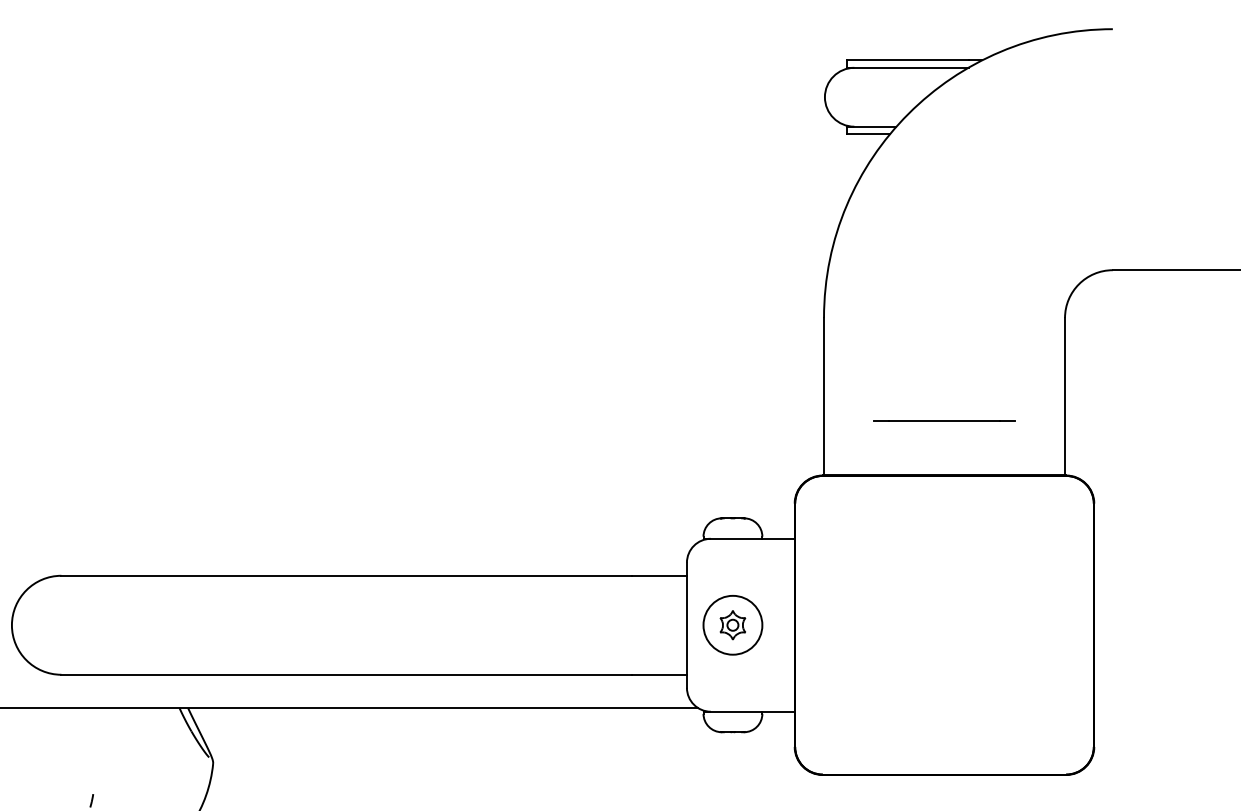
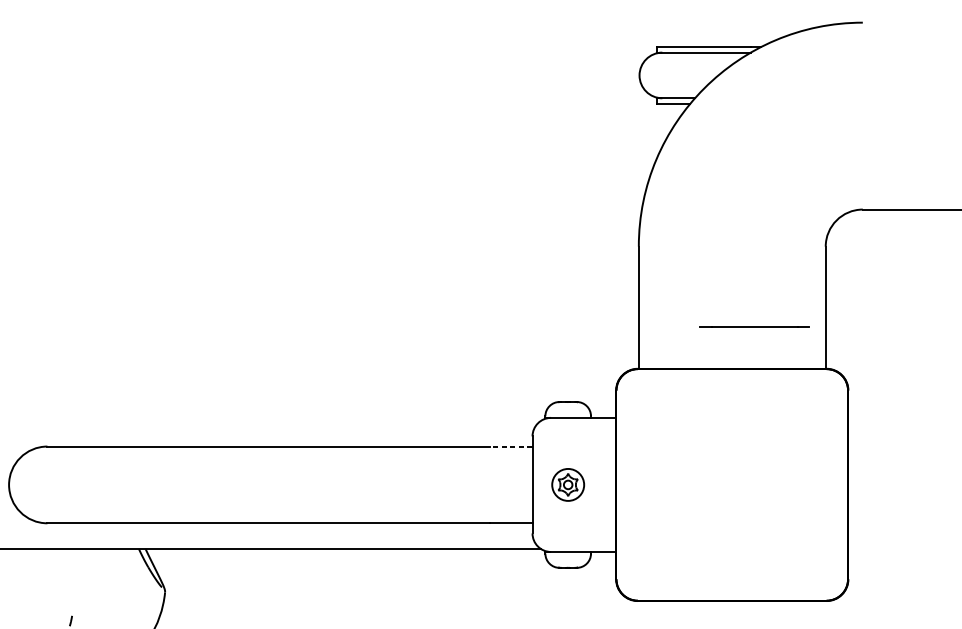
line: (944, 420) -> (754, 326), moved
line: (659, 575) -> (511, 446), solid -> dashed
circle: (732, 624) -> (567, 484), size x0.7

